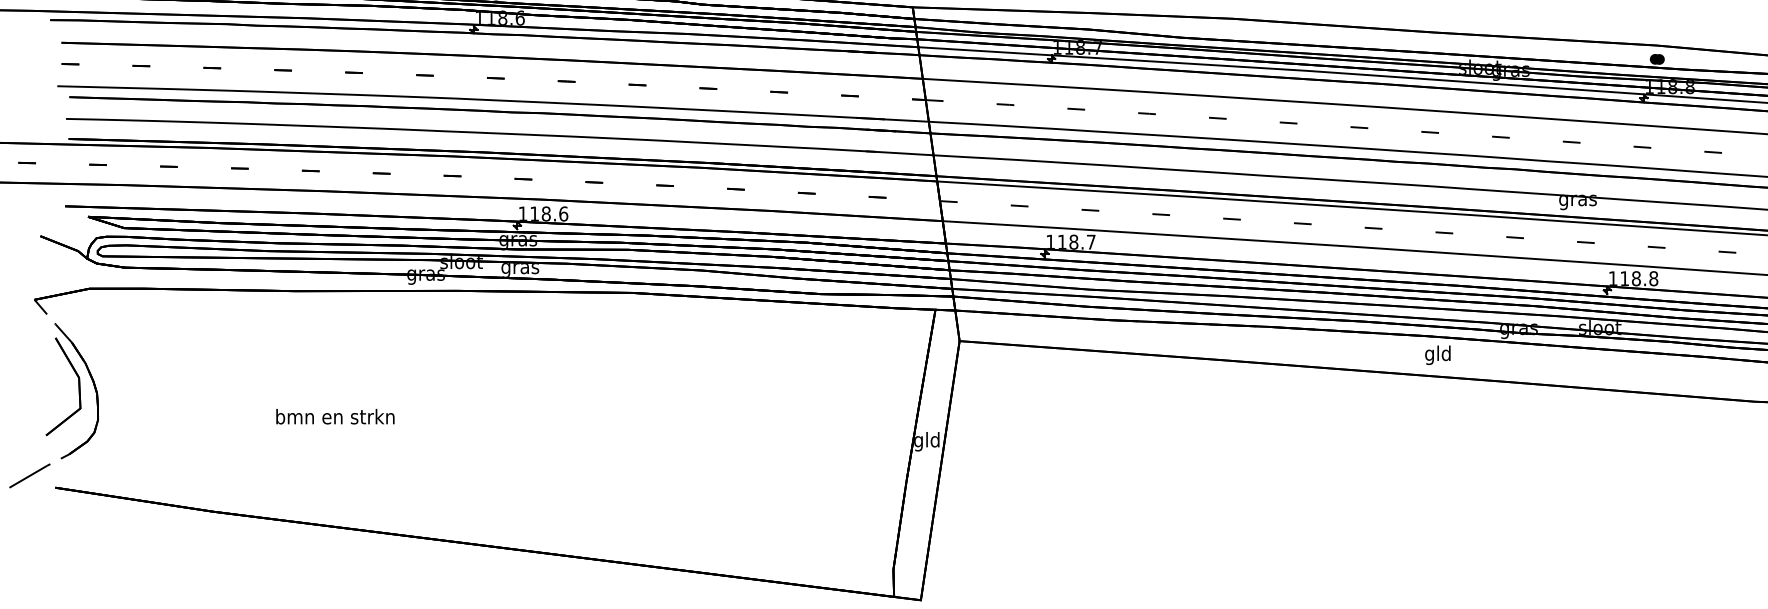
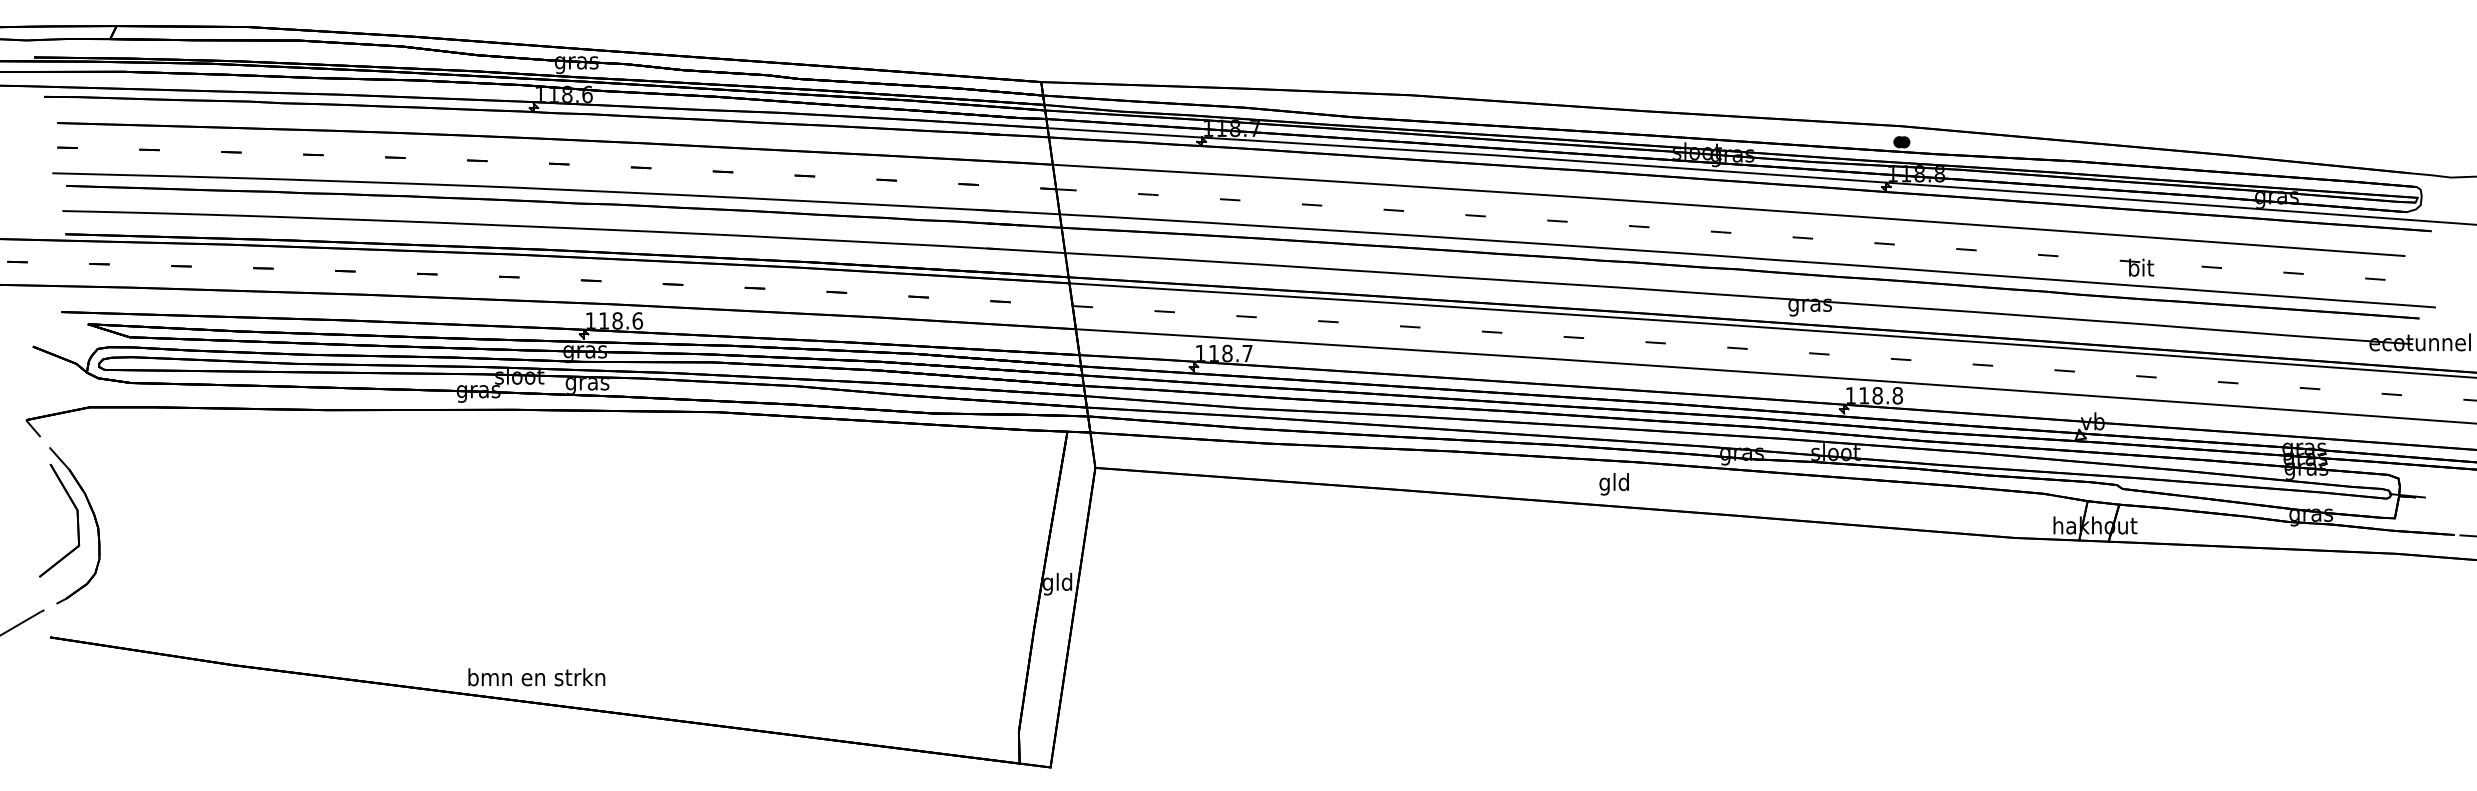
text: (1437, 355) -> (1613, 484), moved
text: (335, 416) -> (536, 677), moved

